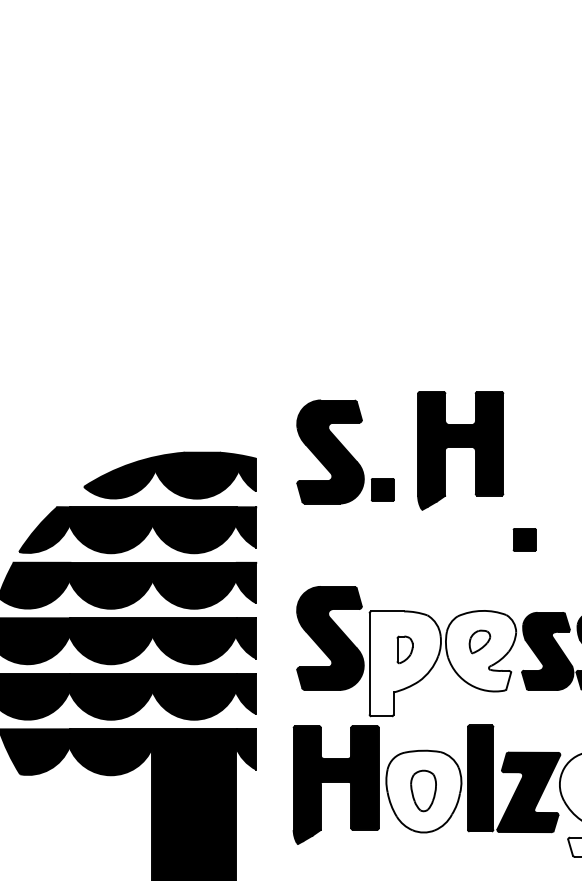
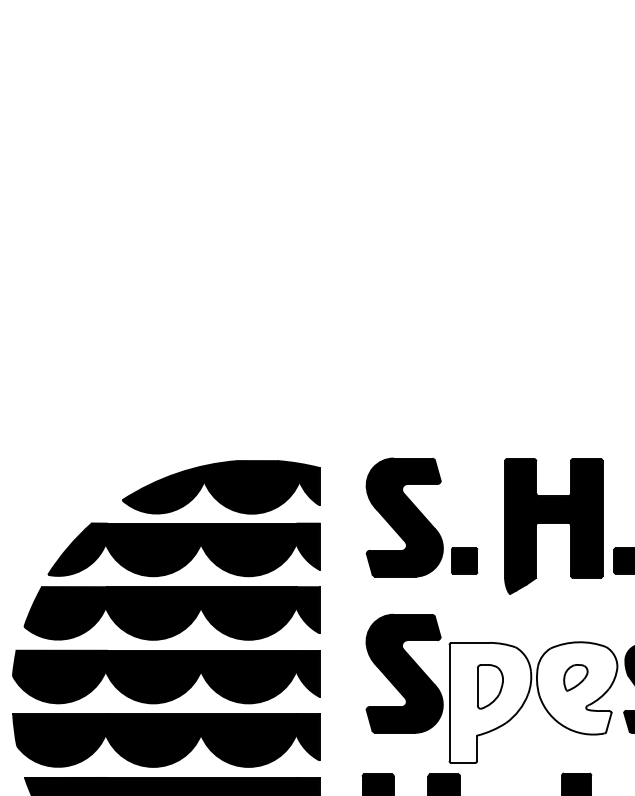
part: (460, 450) -> (553, 526), moved
part: (345, 451) -> (421, 516), moved
part: (404, 649) -> (489, 686), size x1.43

